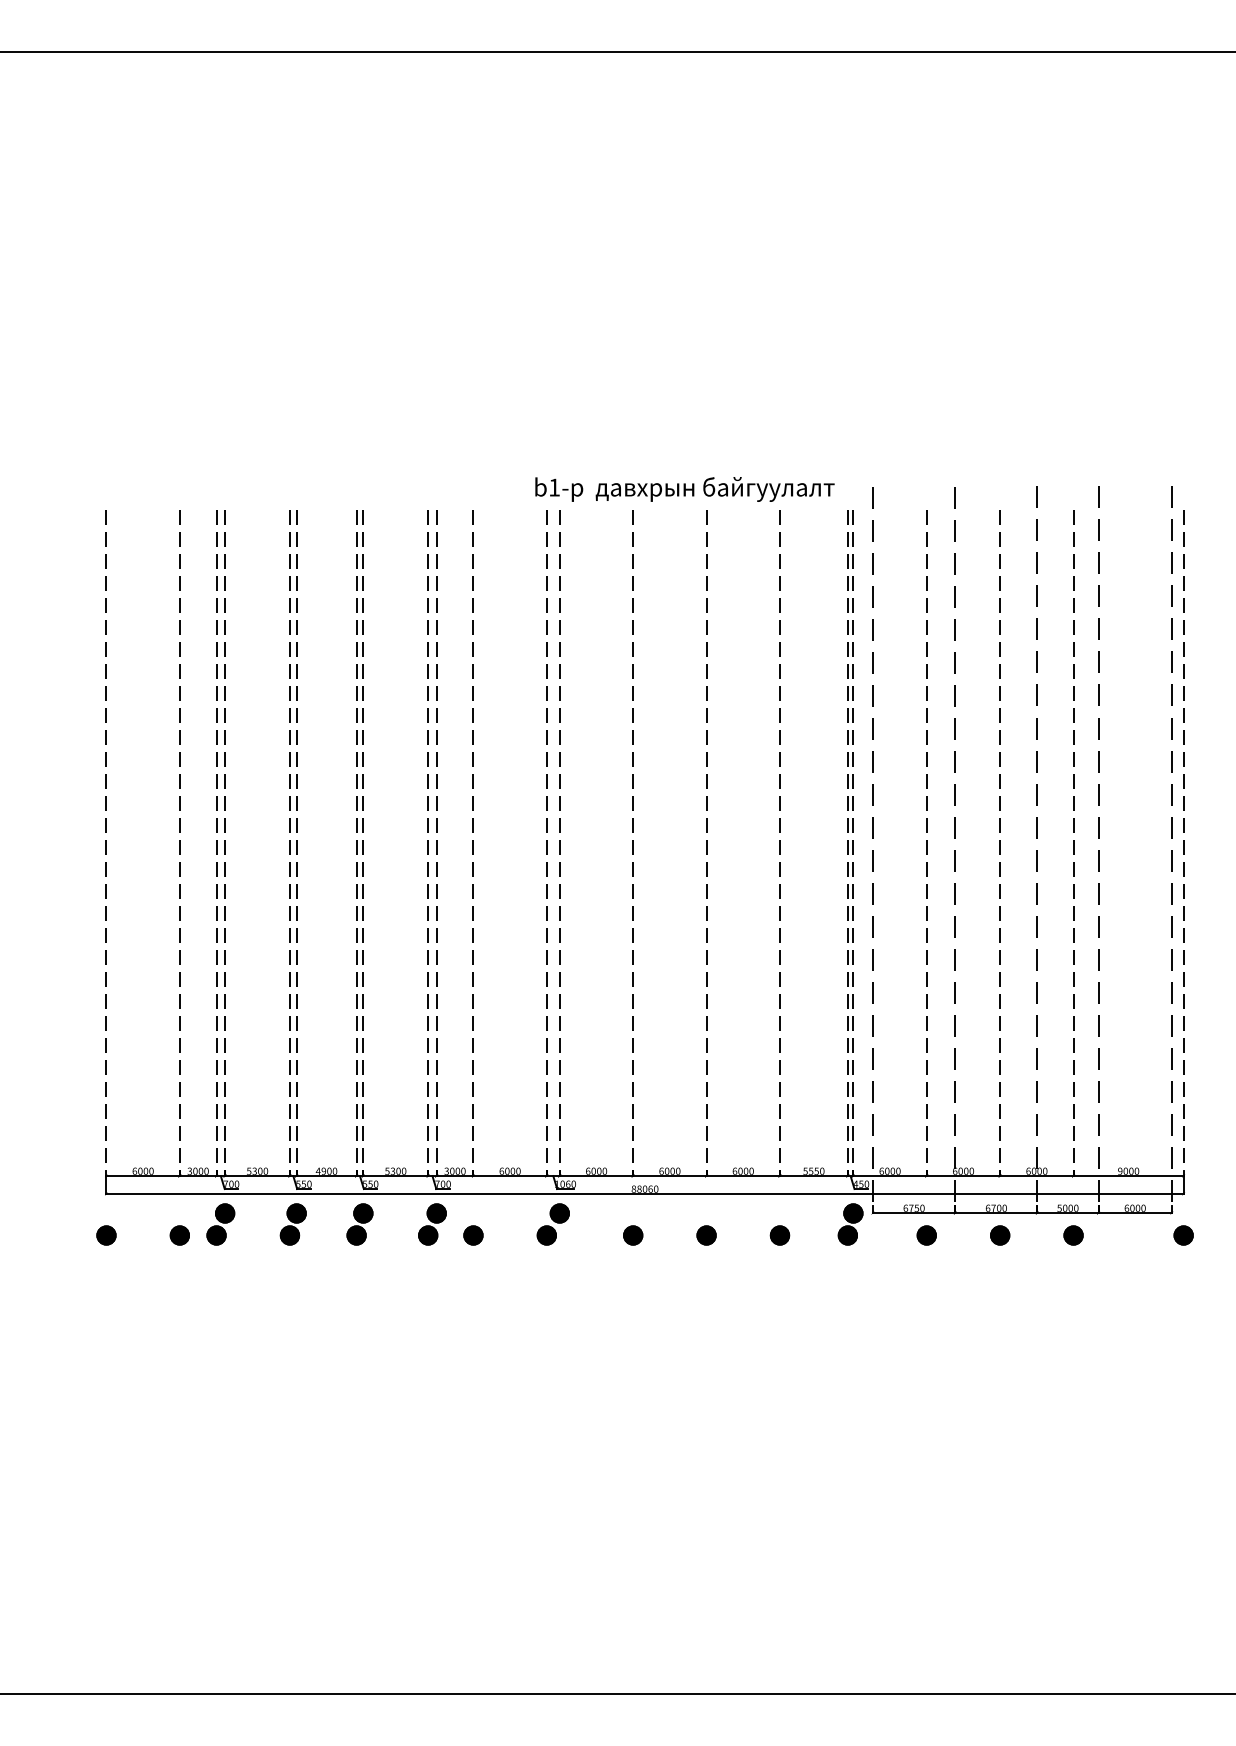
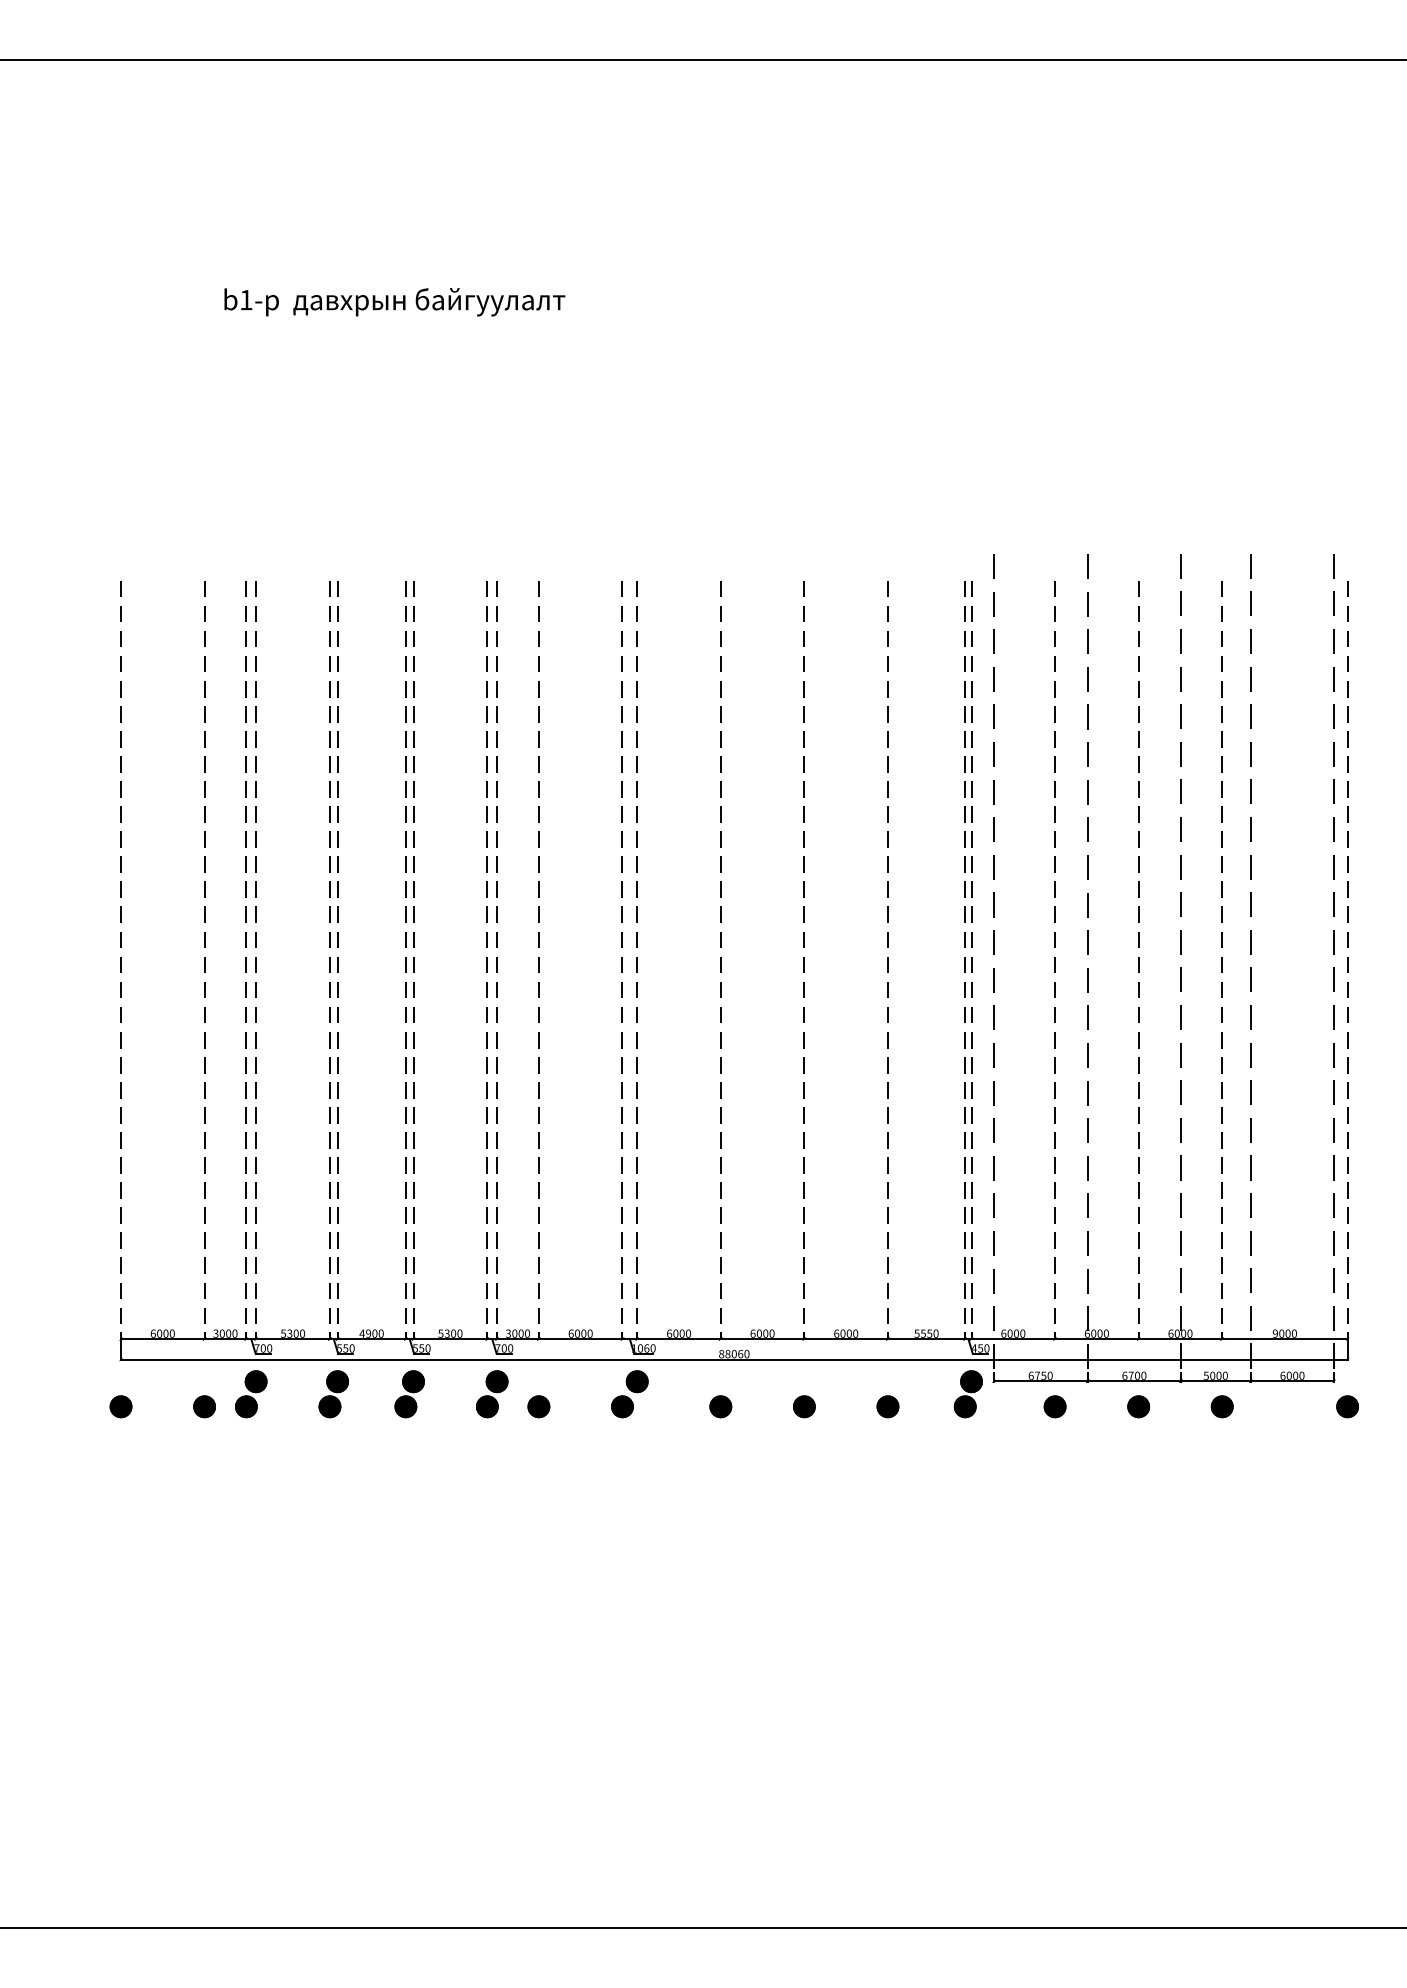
text: (684, 489) -> (394, 302), moved

